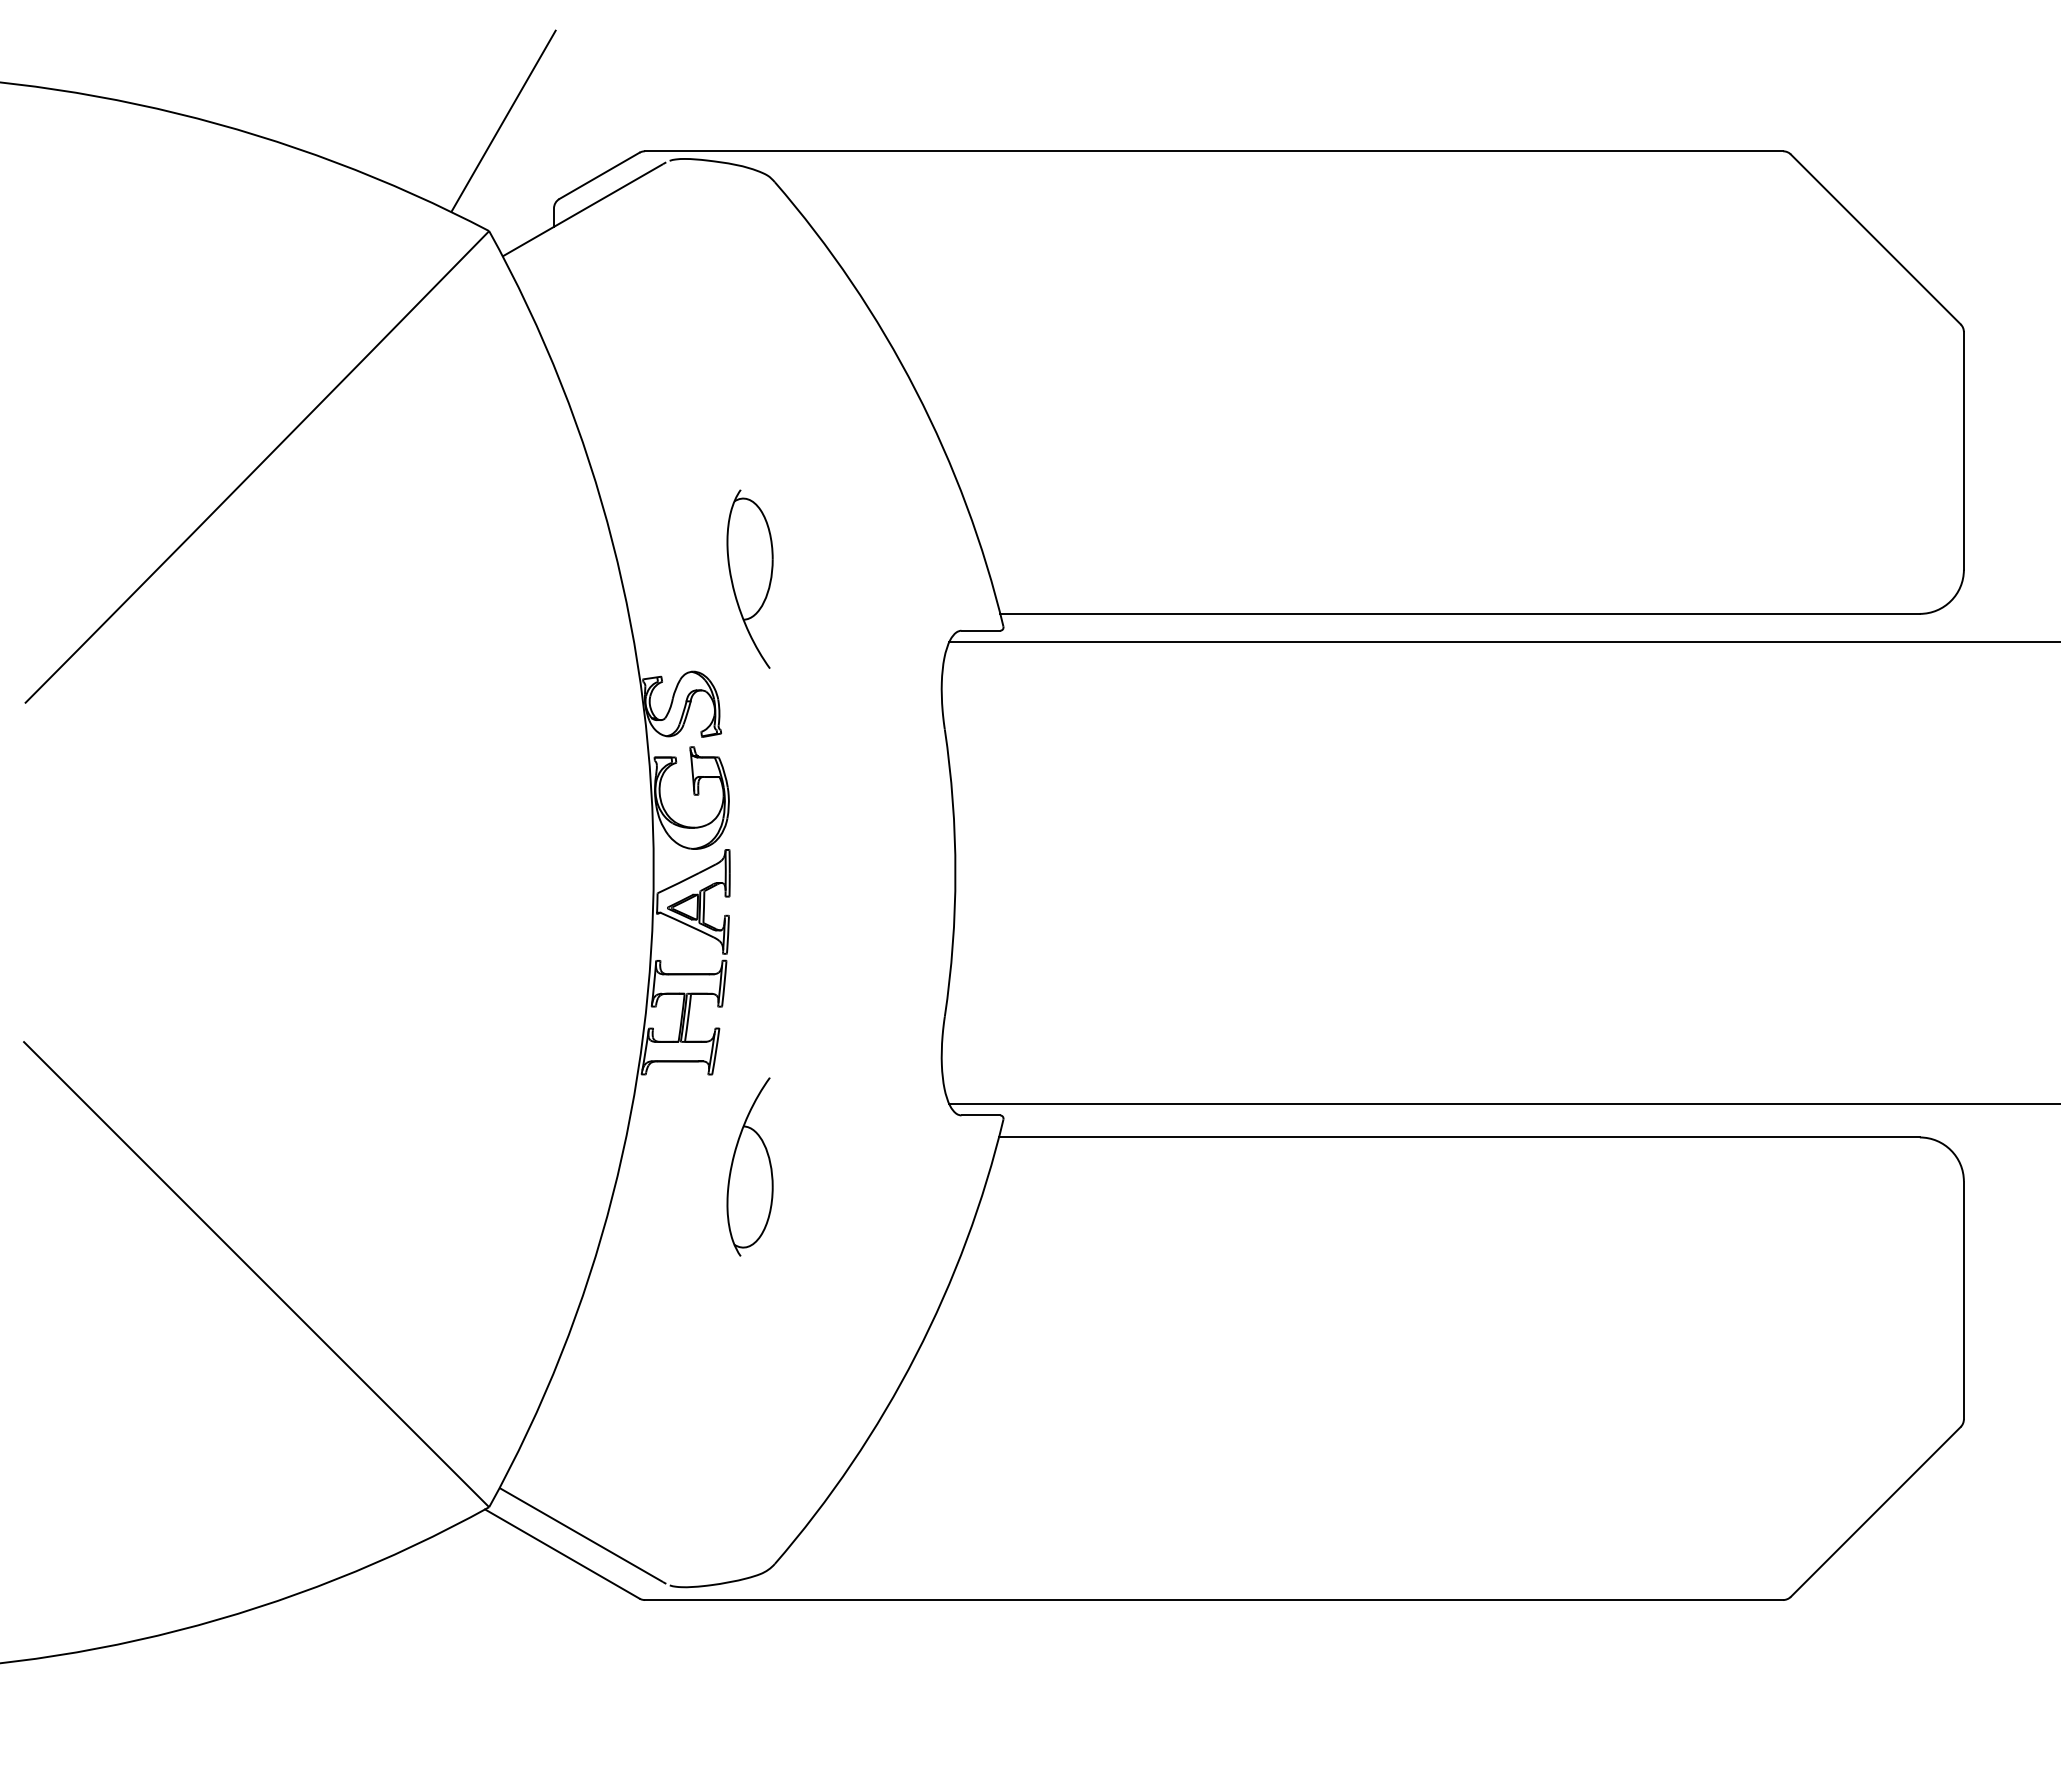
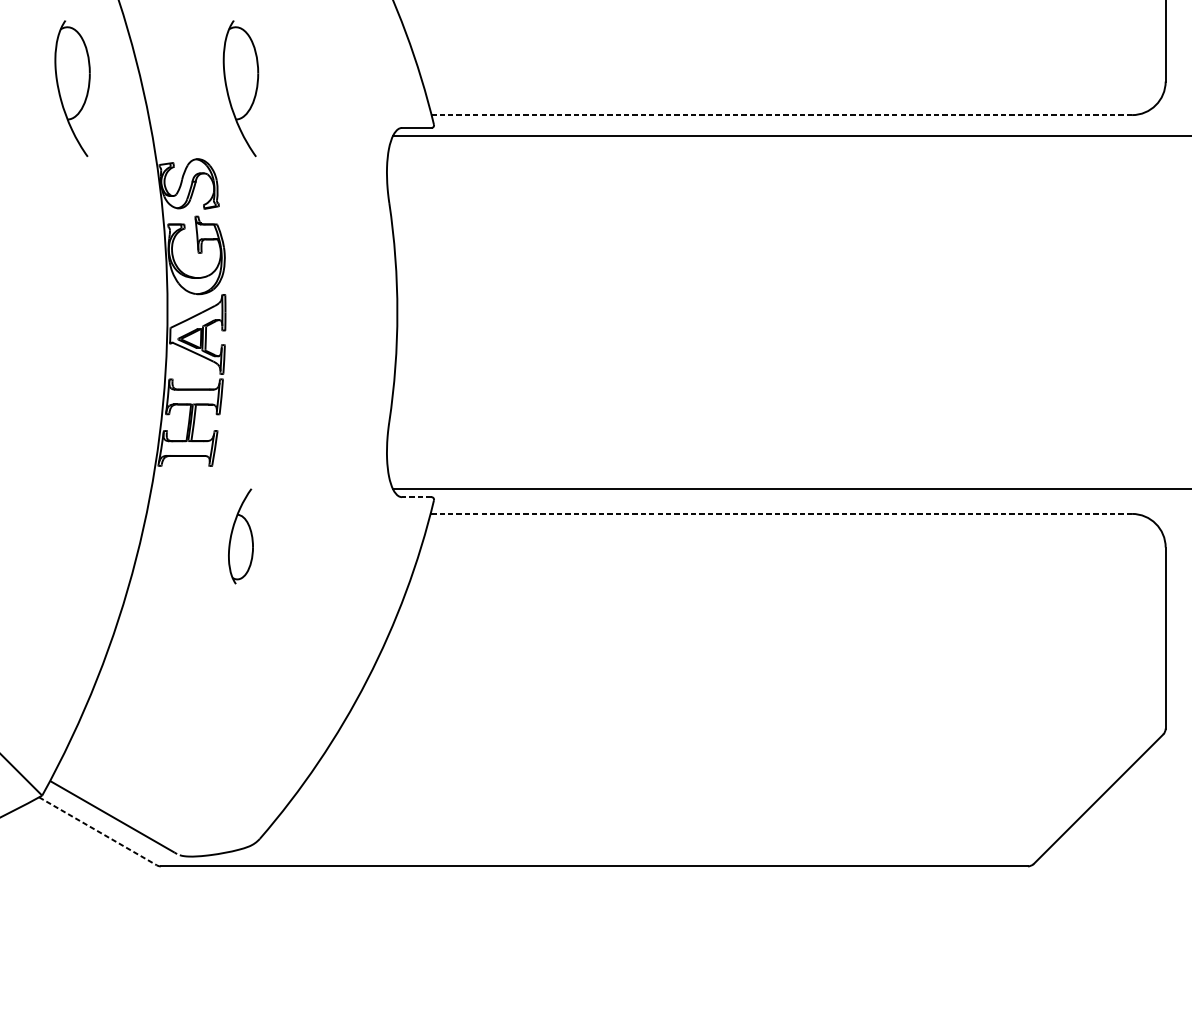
part: (528, 578) -> (72, 88), added
line: (1460, 613) -> (782, 114), solid -> dashed
line: (980, 1115) -> (416, 497), solid -> dashed
line: (1458, 1137) -> (780, 513), solid -> dashed
part: (749, 1166) -> (240, 536), size x0.7
line: (562, 1554) -> (98, 831), solid -> dashed

